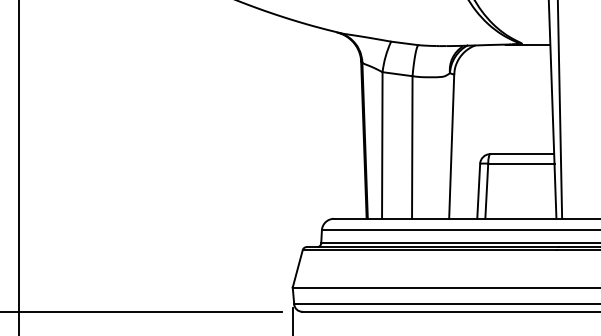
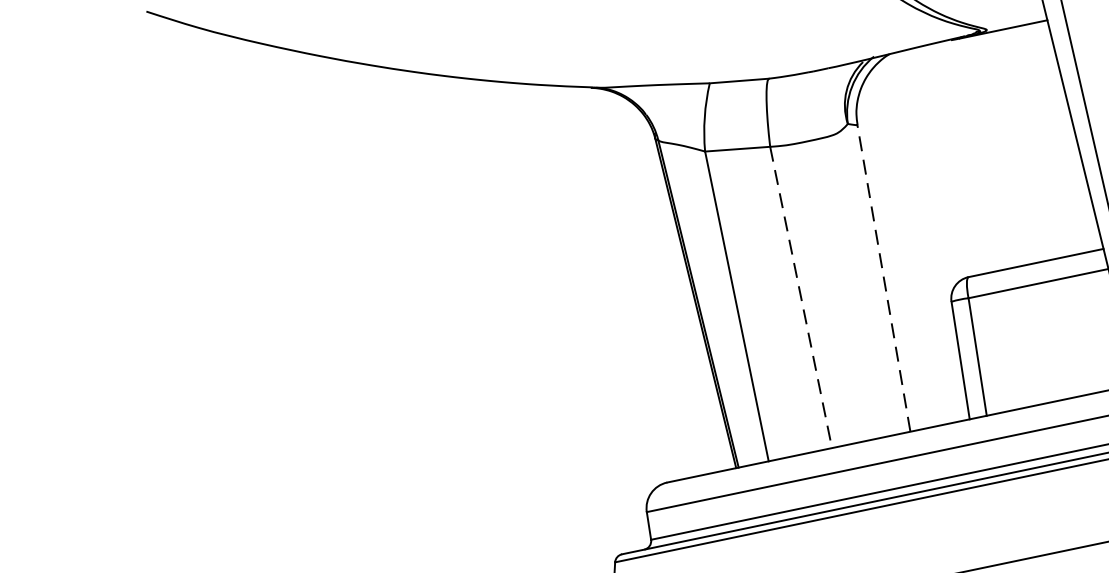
line: (451, 146) -> (883, 278), solid -> dashed
line: (412, 148) -> (801, 299), solid -> dashed

